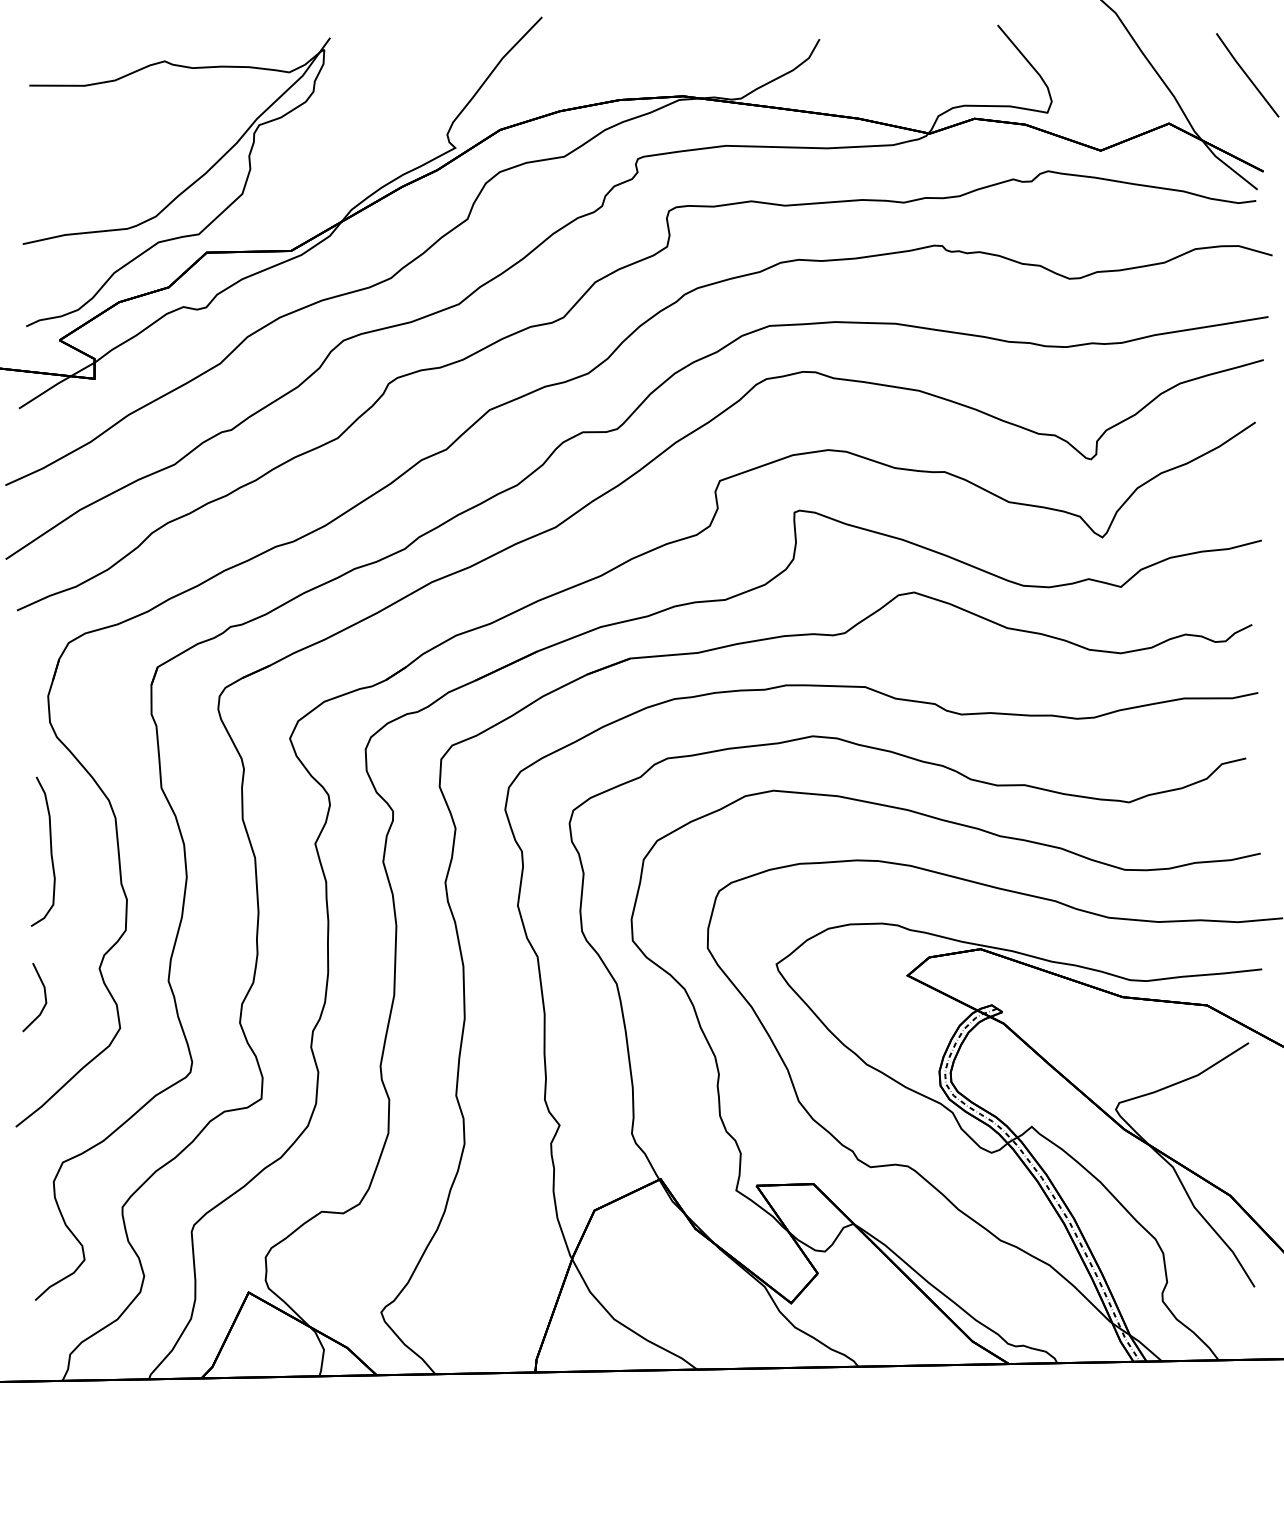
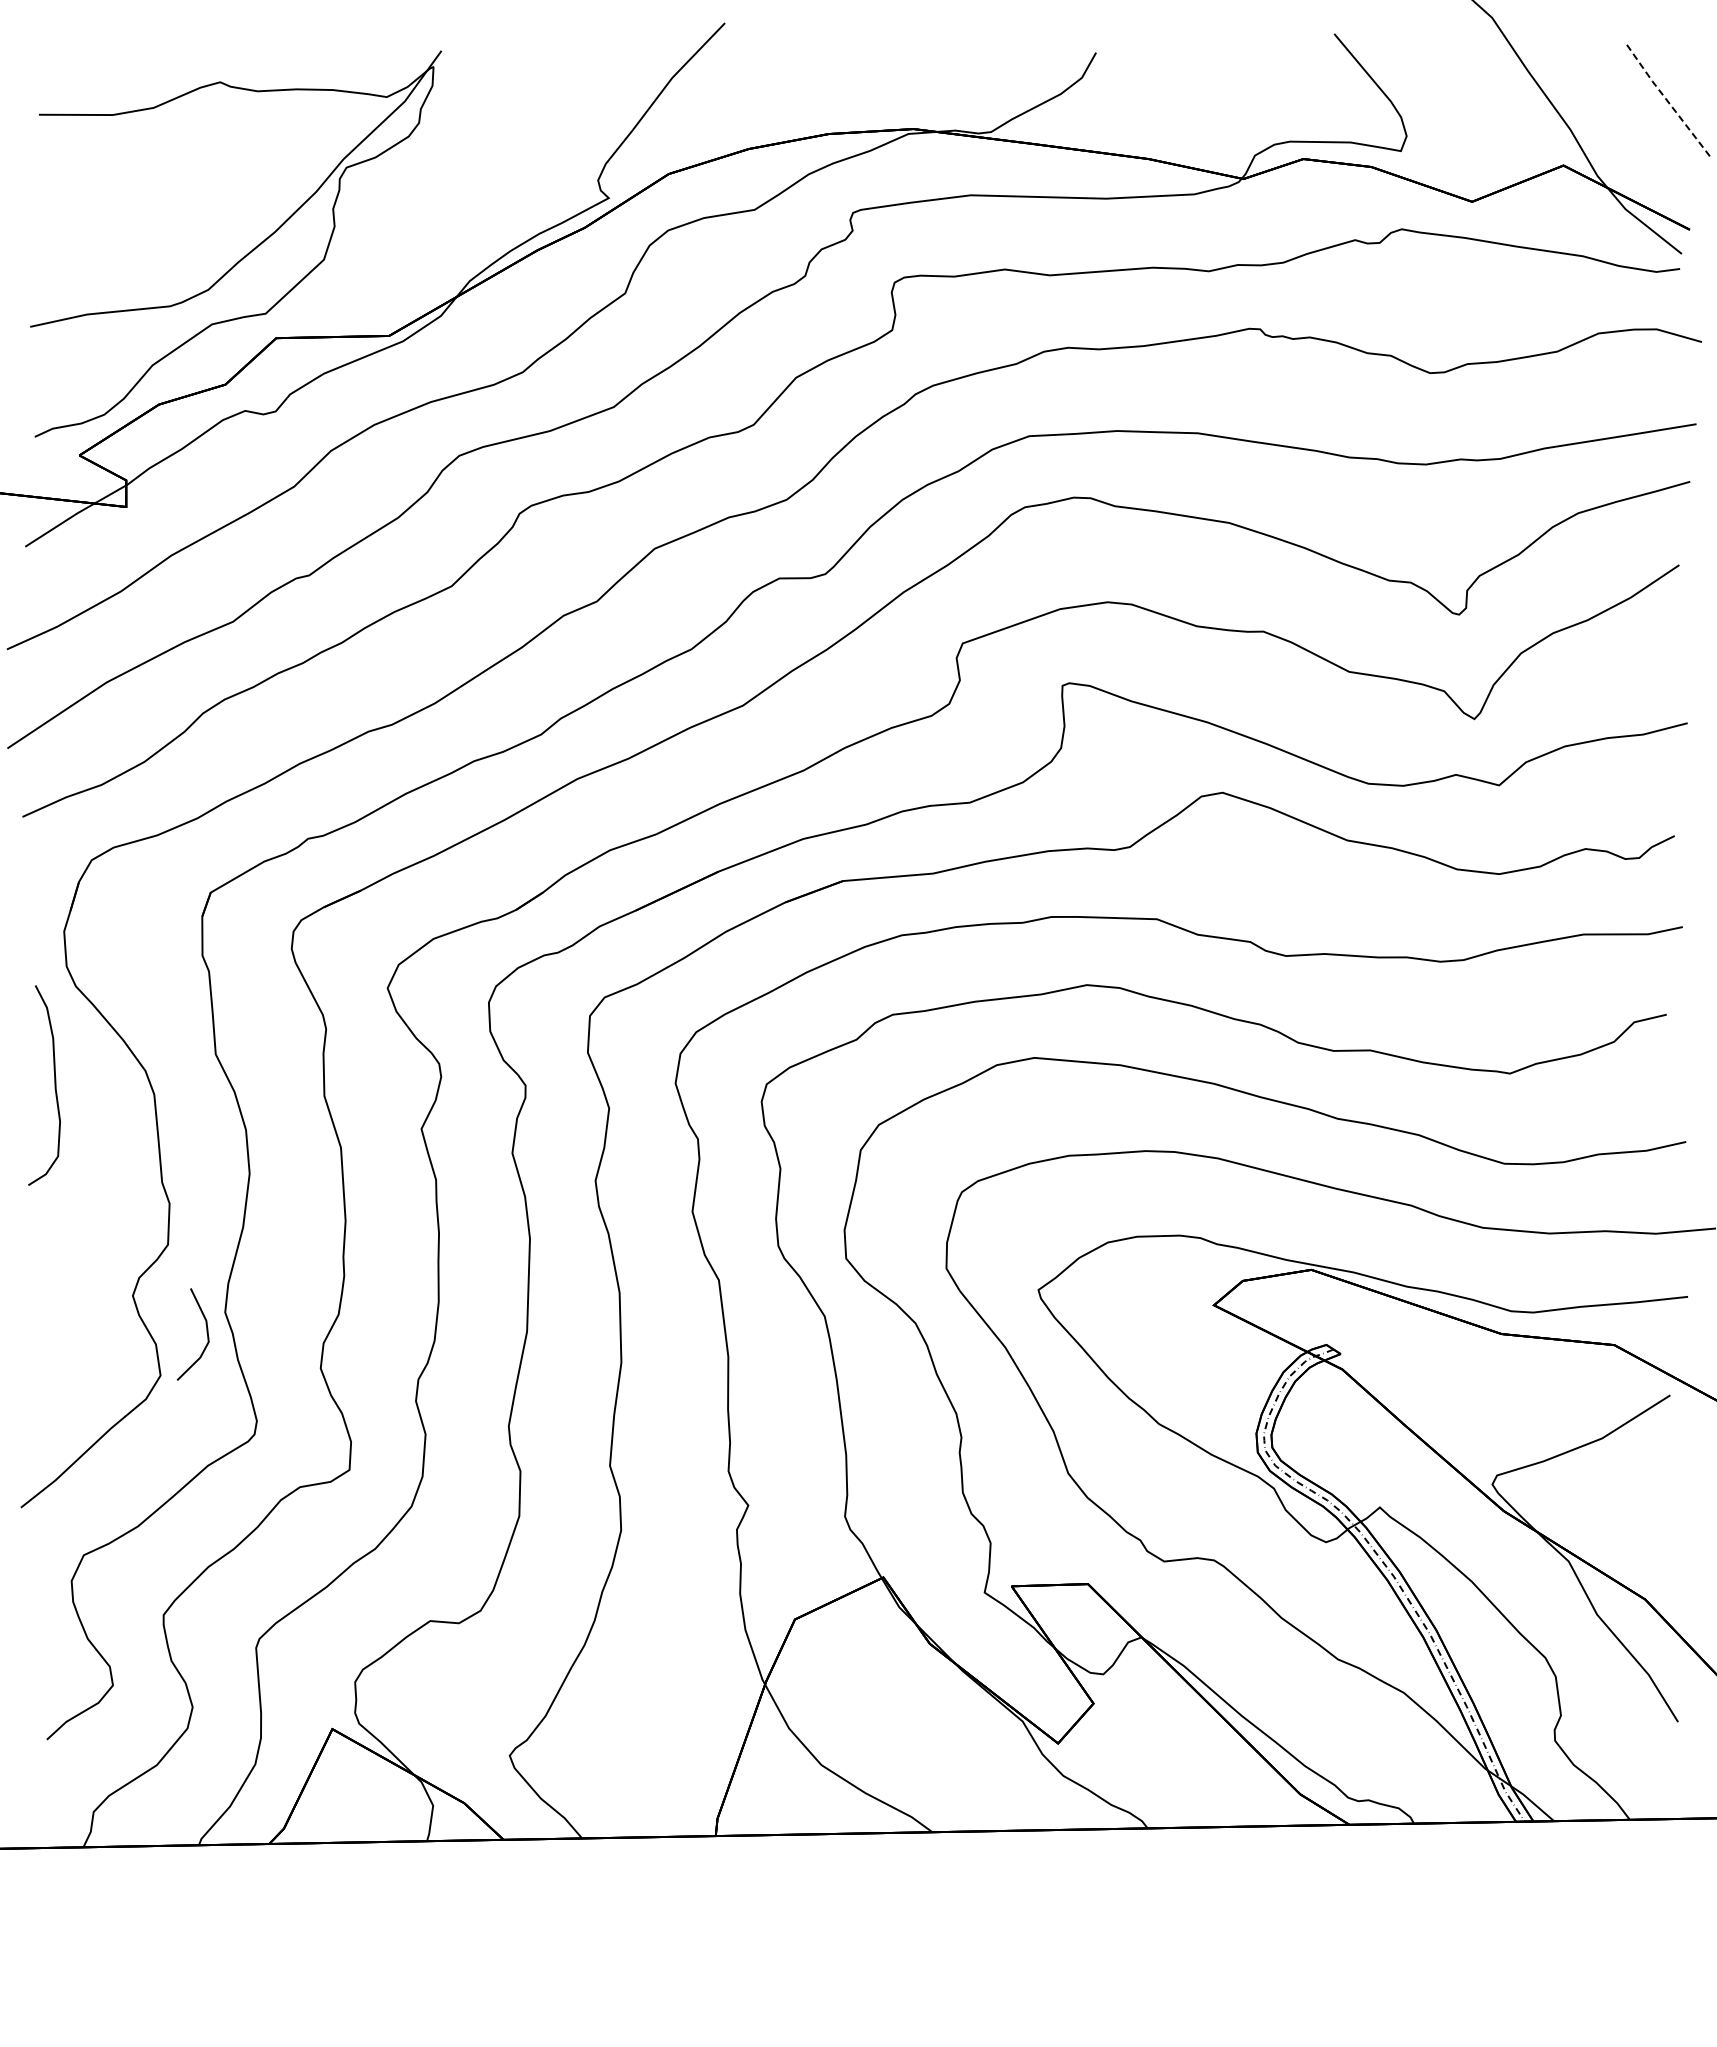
line: (1246, 75) -> (1667, 101), solid -> dashed
curve: (50, 851) -> (54, 1085), moved
line: (44, 996) -> (206, 1333), moved

